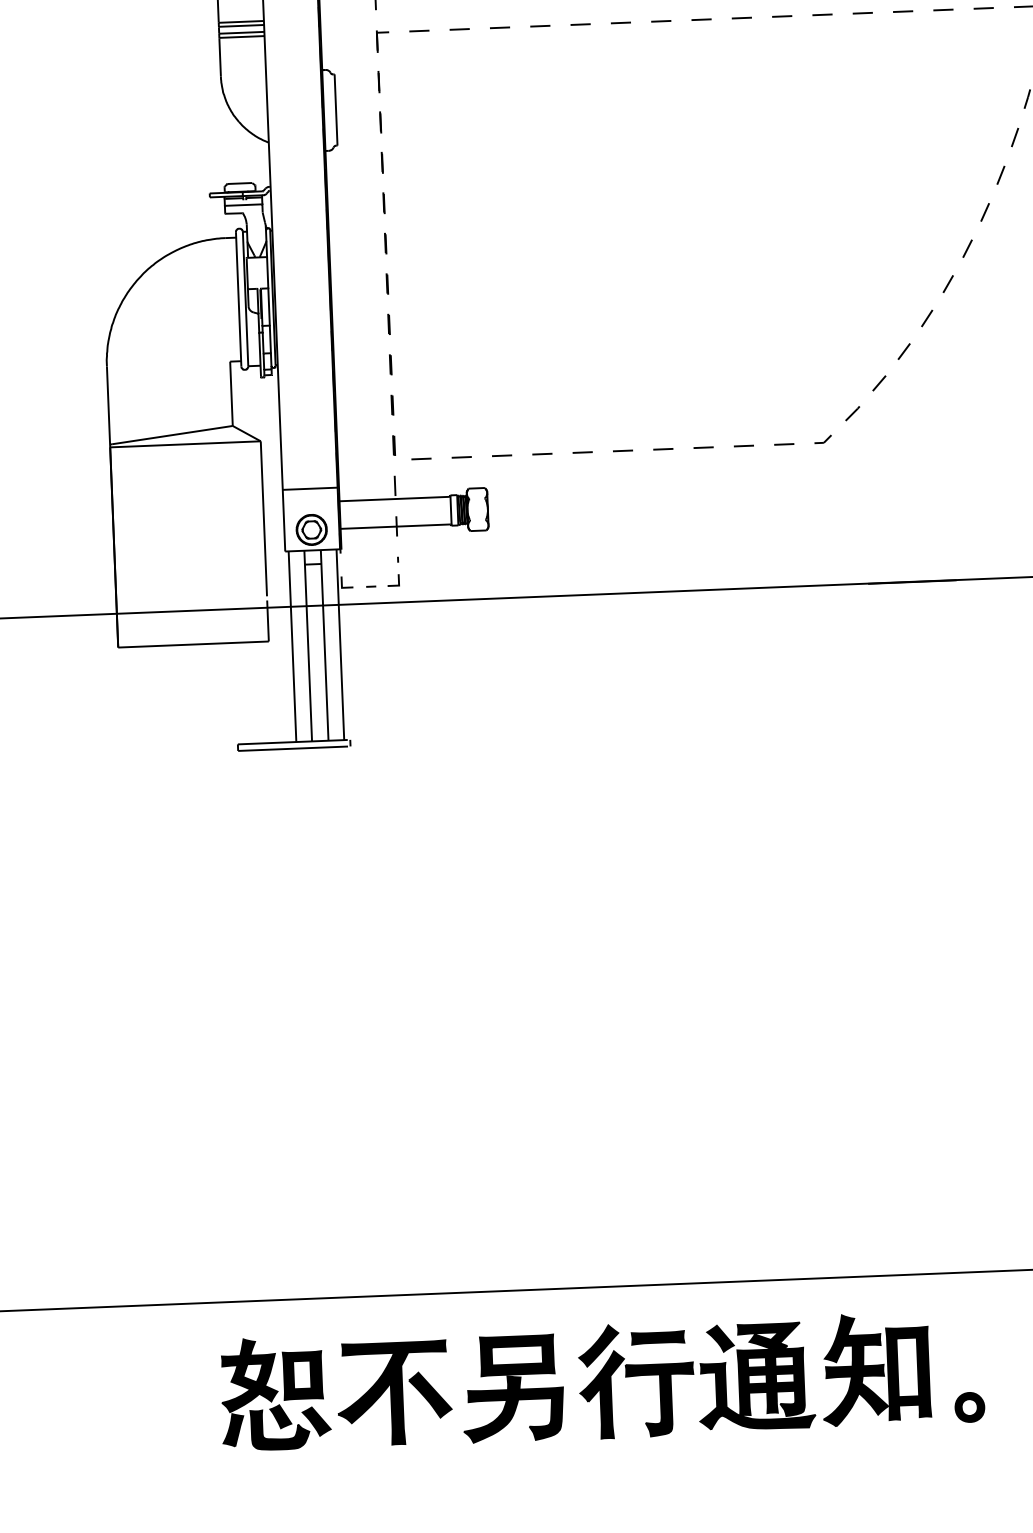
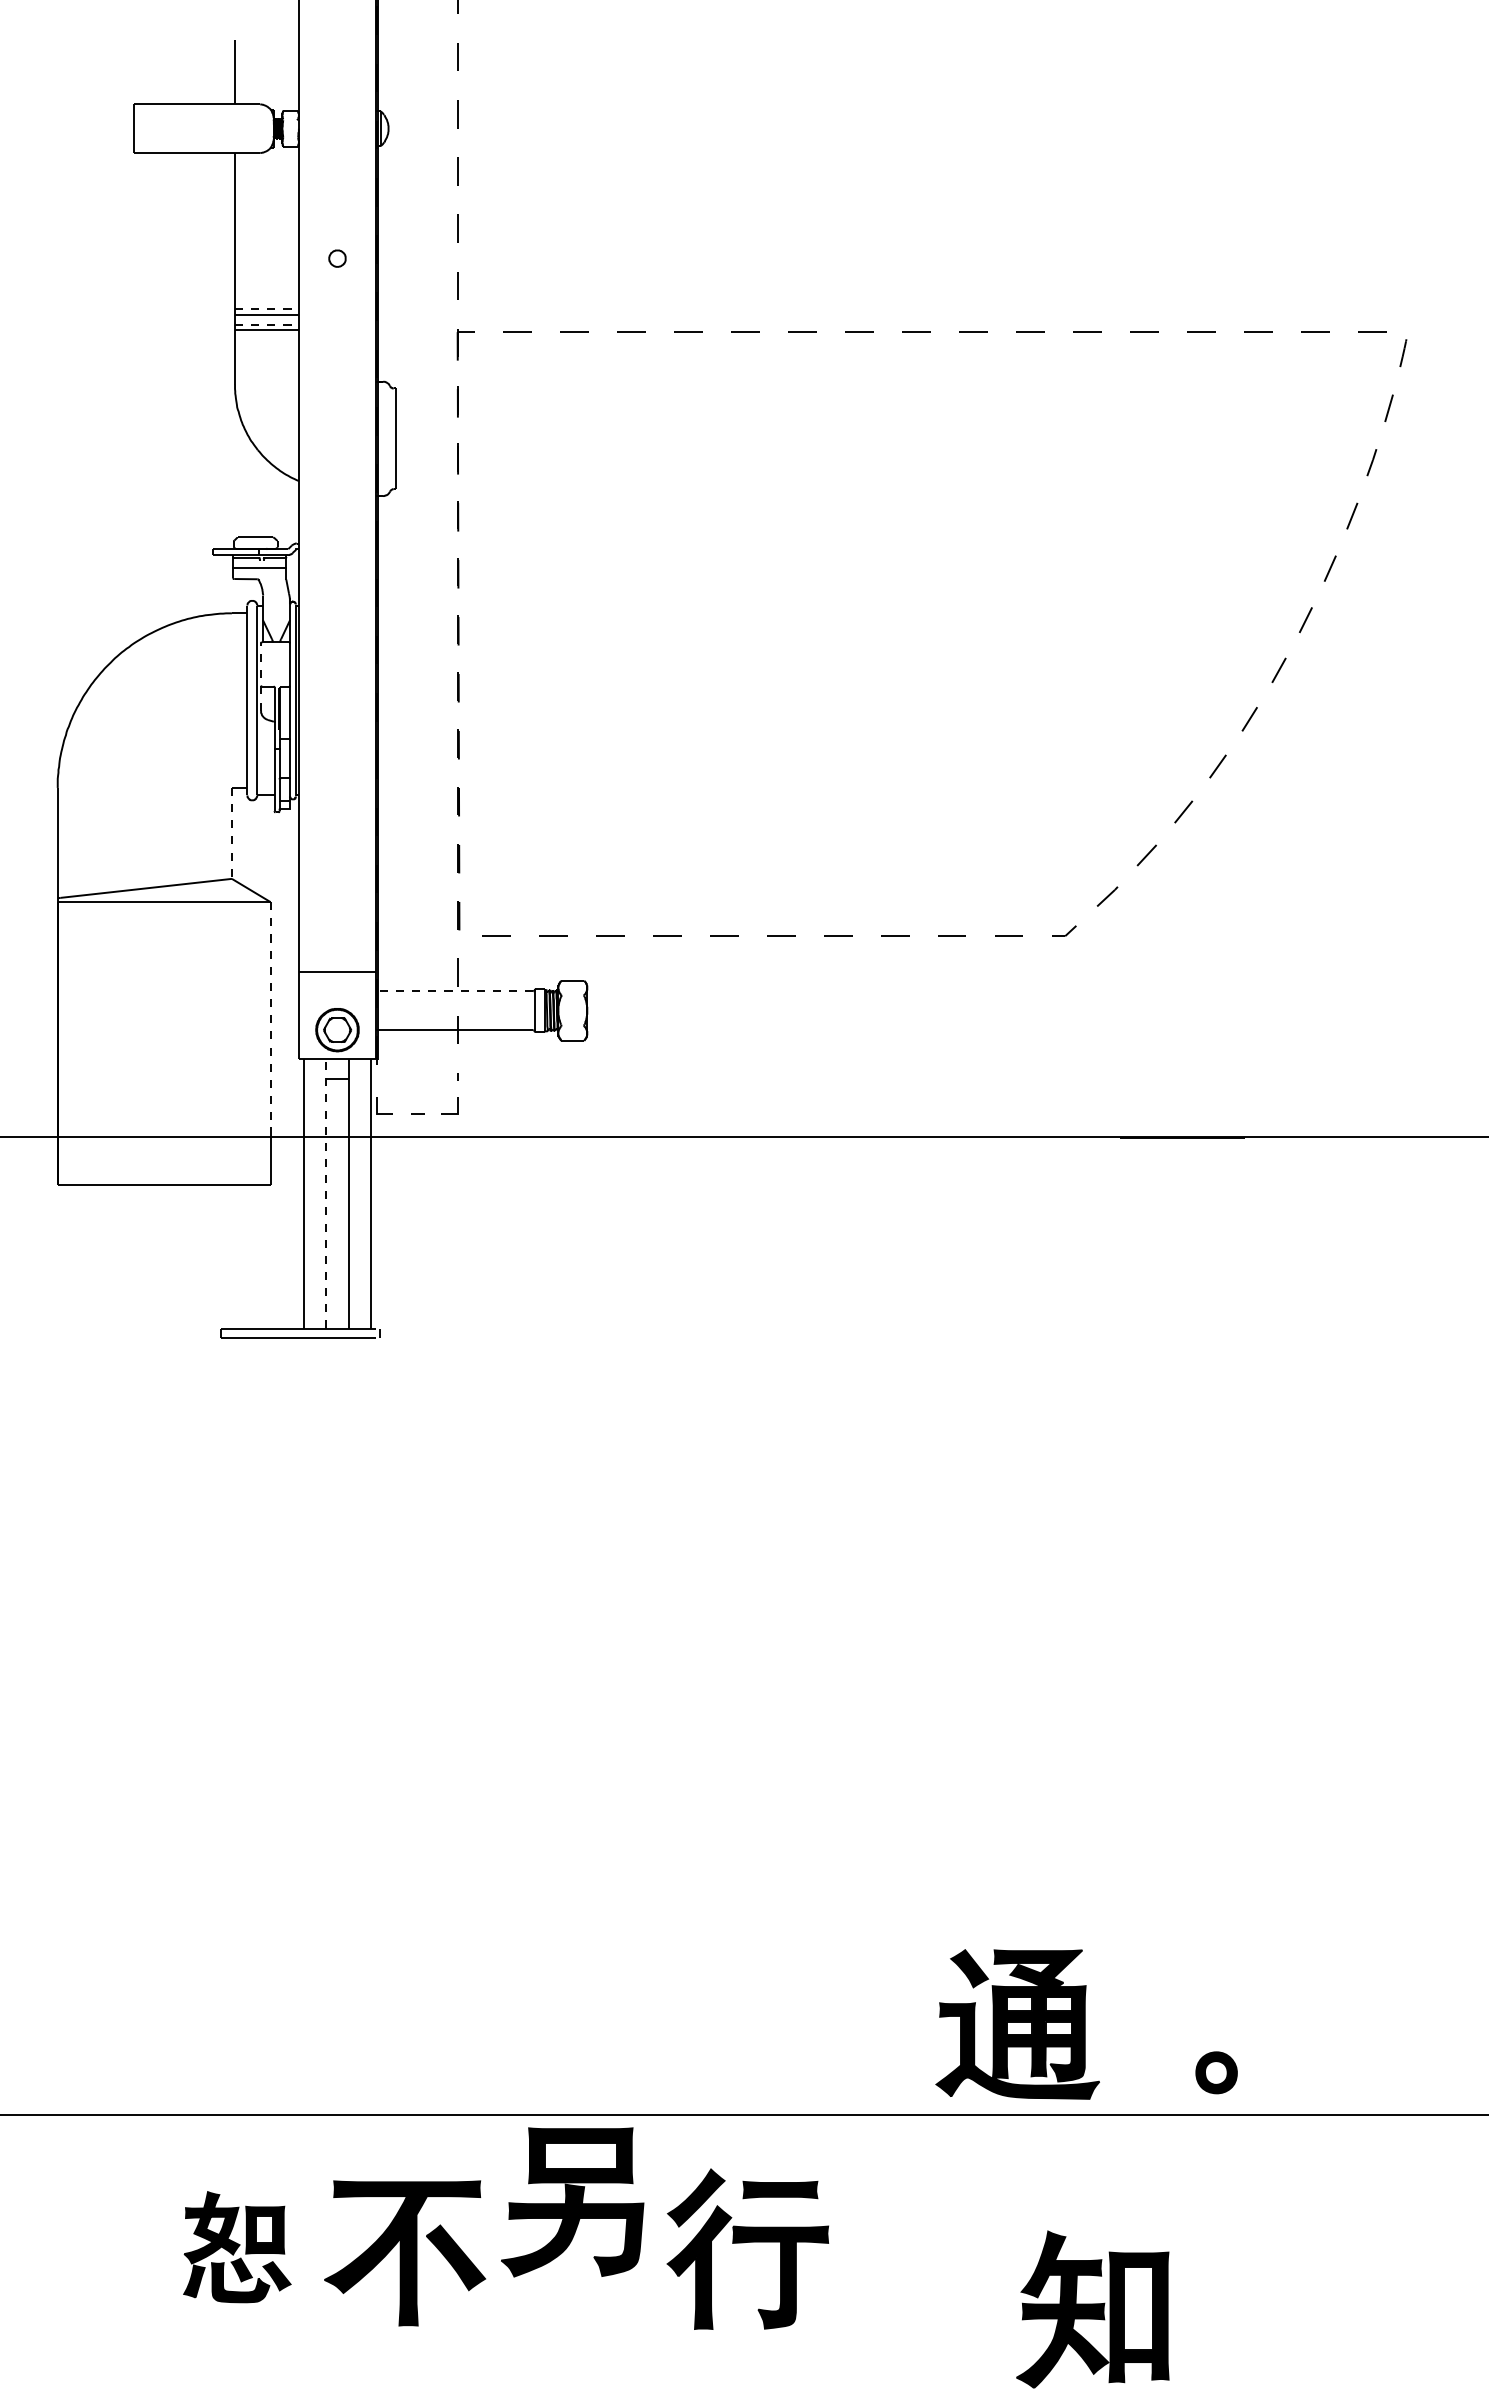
line: (241, 22) -> (266, 309), solid -> dashed
line: (241, 32) -> (266, 324), solid -> dashed
line: (247, 282) -> (261, 677), solid -> dashed
line: (231, 393) -> (231, 833), solid -> dashed
line: (393, 499) -> (454, 991), solid -> dashed
line: (263, 518) -> (270, 1011), solid -> dashed
line: (307, 645) -> (325, 1193), solid -> dashed
part: (875, 1369) -> (1092, 2309), moved
part: (756, 1376) -> (1017, 2024), moved
part: (512, 1388) -> (572, 2202), moved
part: (275, 1393) -> (237, 2246), size x0.7
part: (969, 1407) -> (1216, 2072), moved

